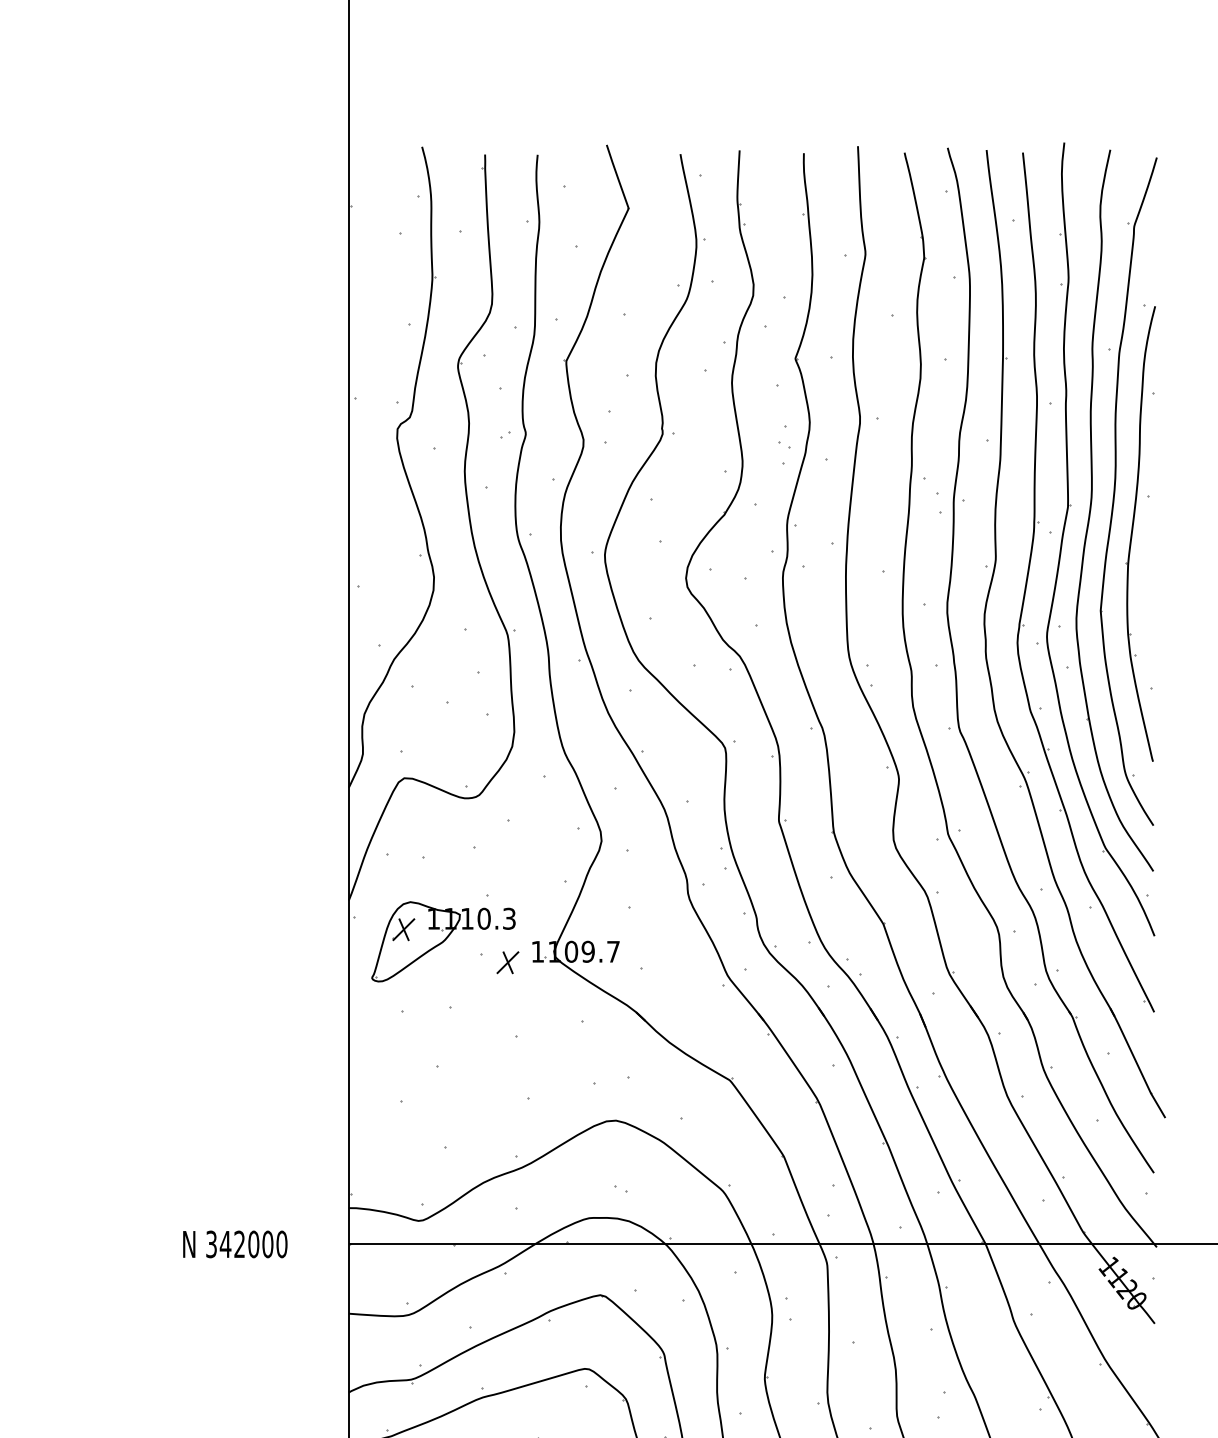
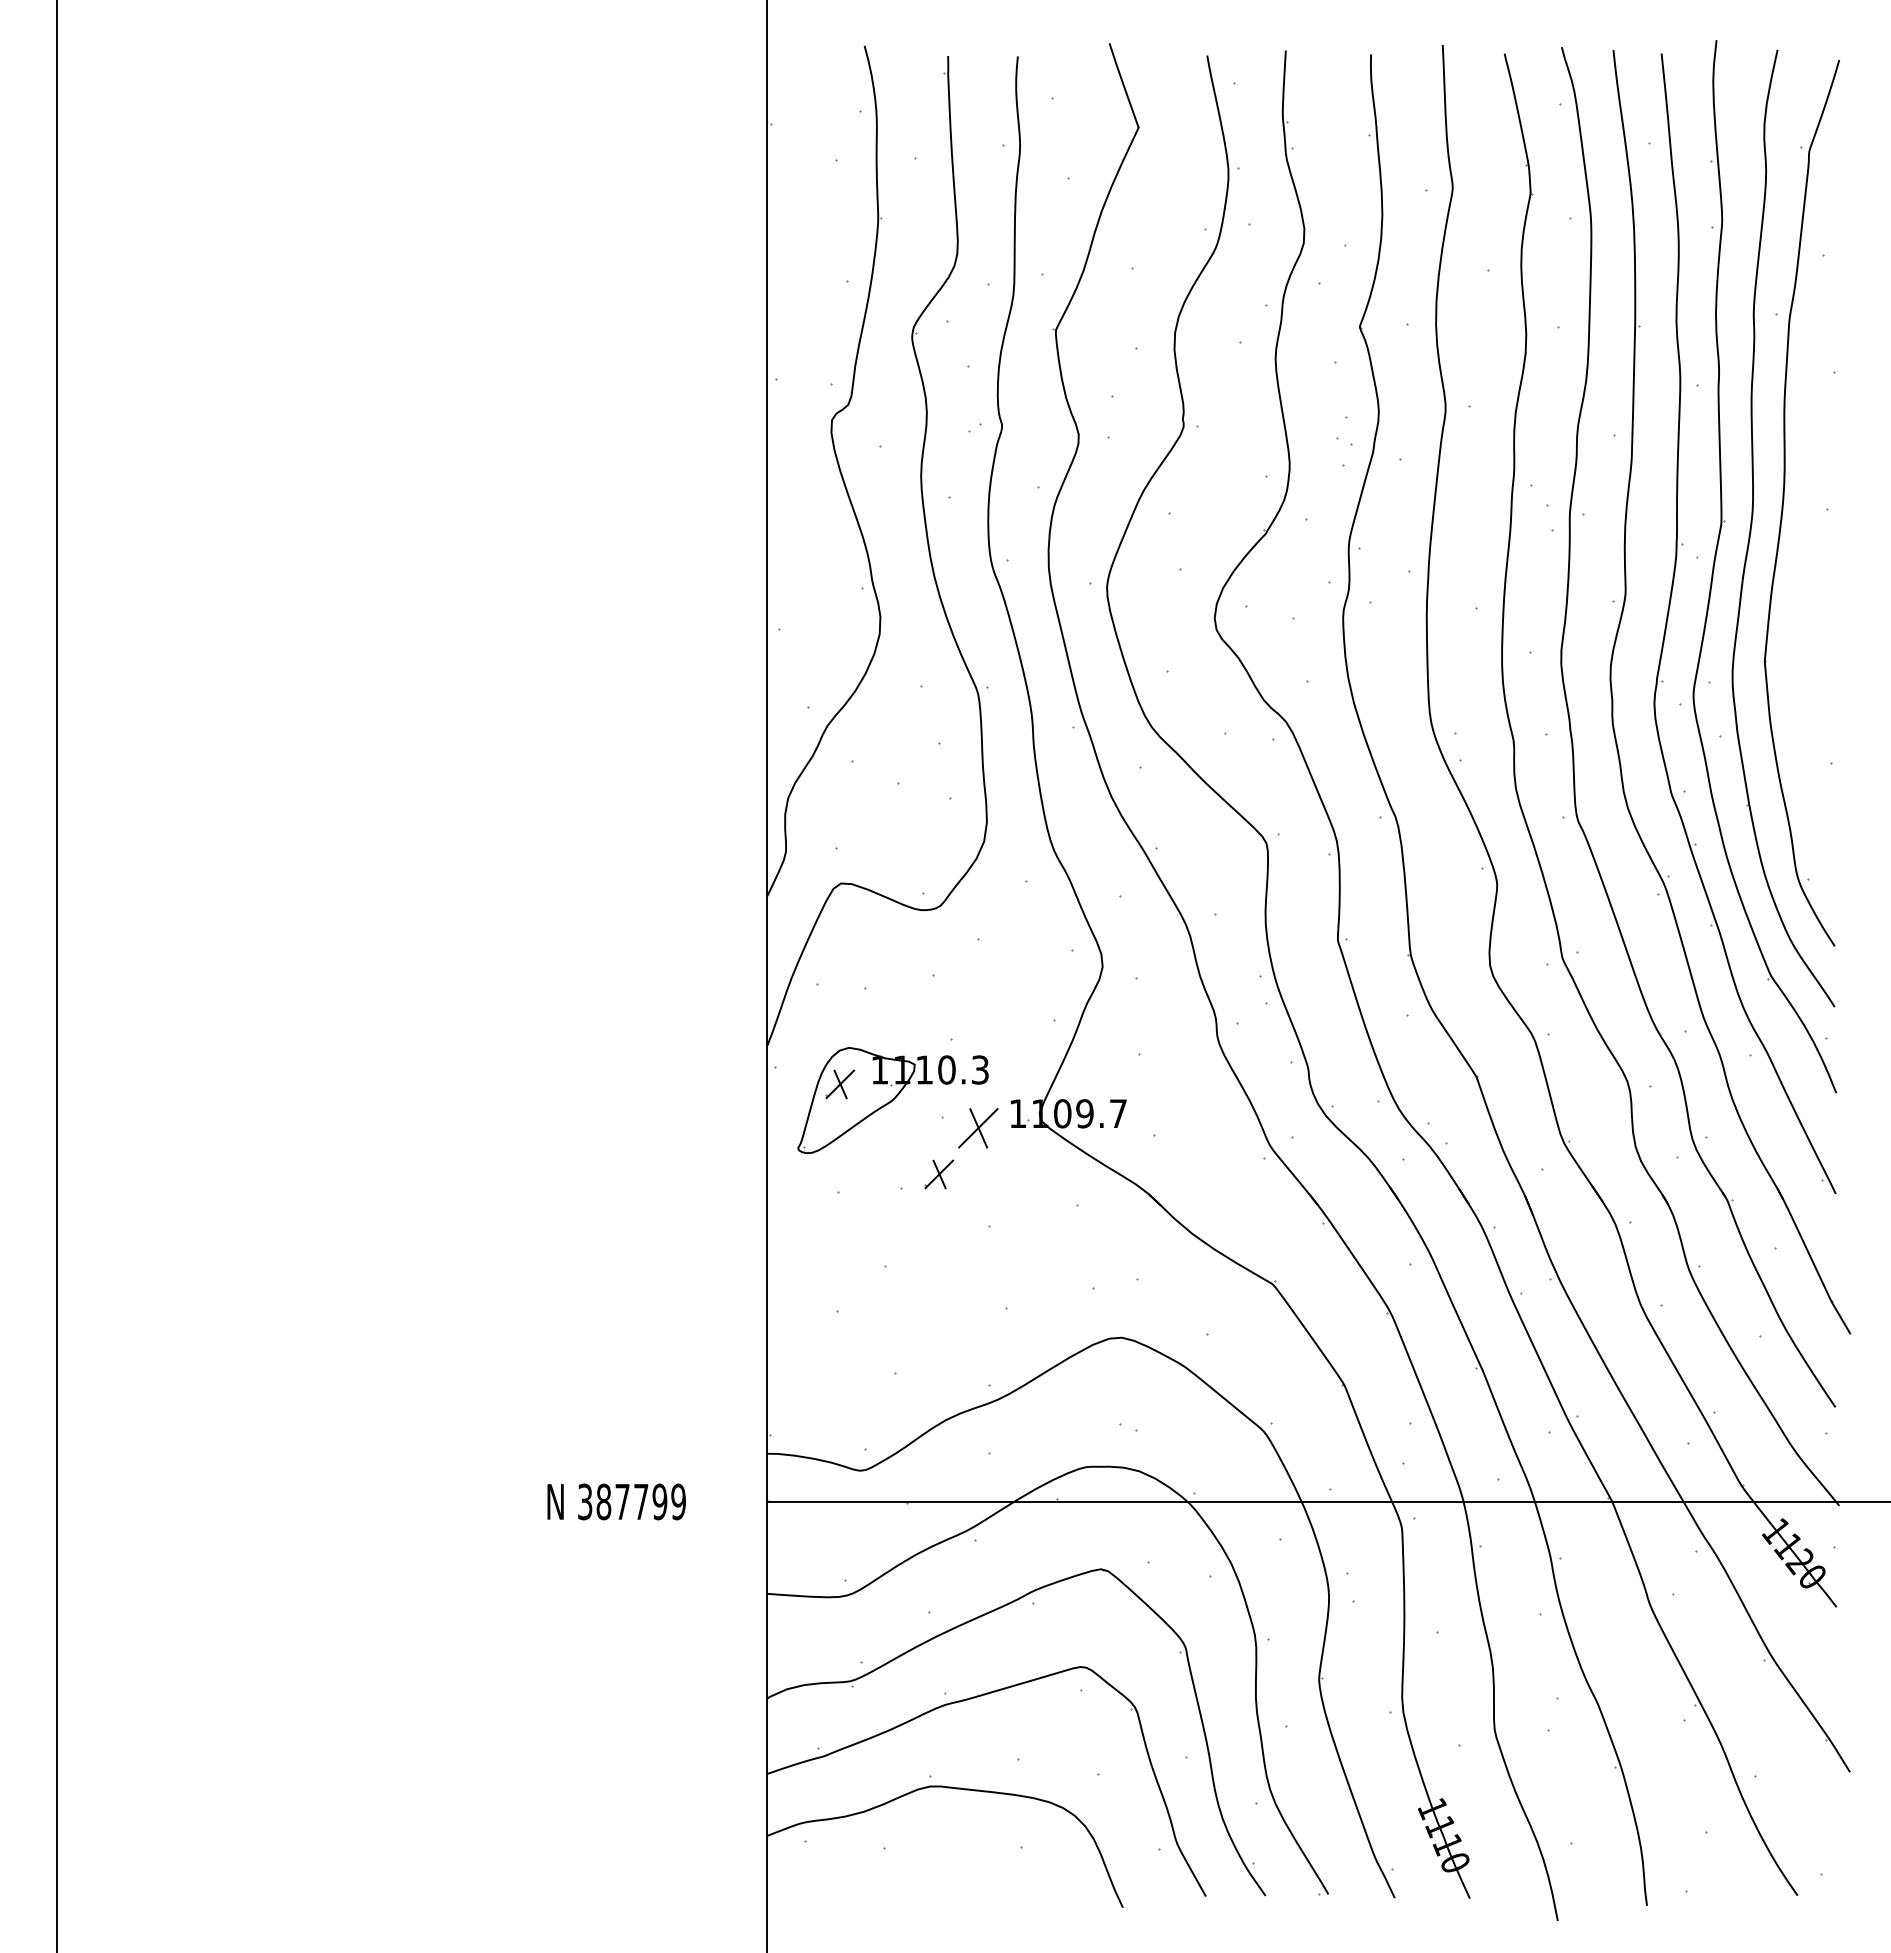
part: (1132, 532) -> (1807, 557), removed
part: (508, 962) -> (978, 1127), size x1.4
part: (478, 997) -> (939, 1174), added
text: (253, 1244) -> (641, 1501), 342000 -> 387799

